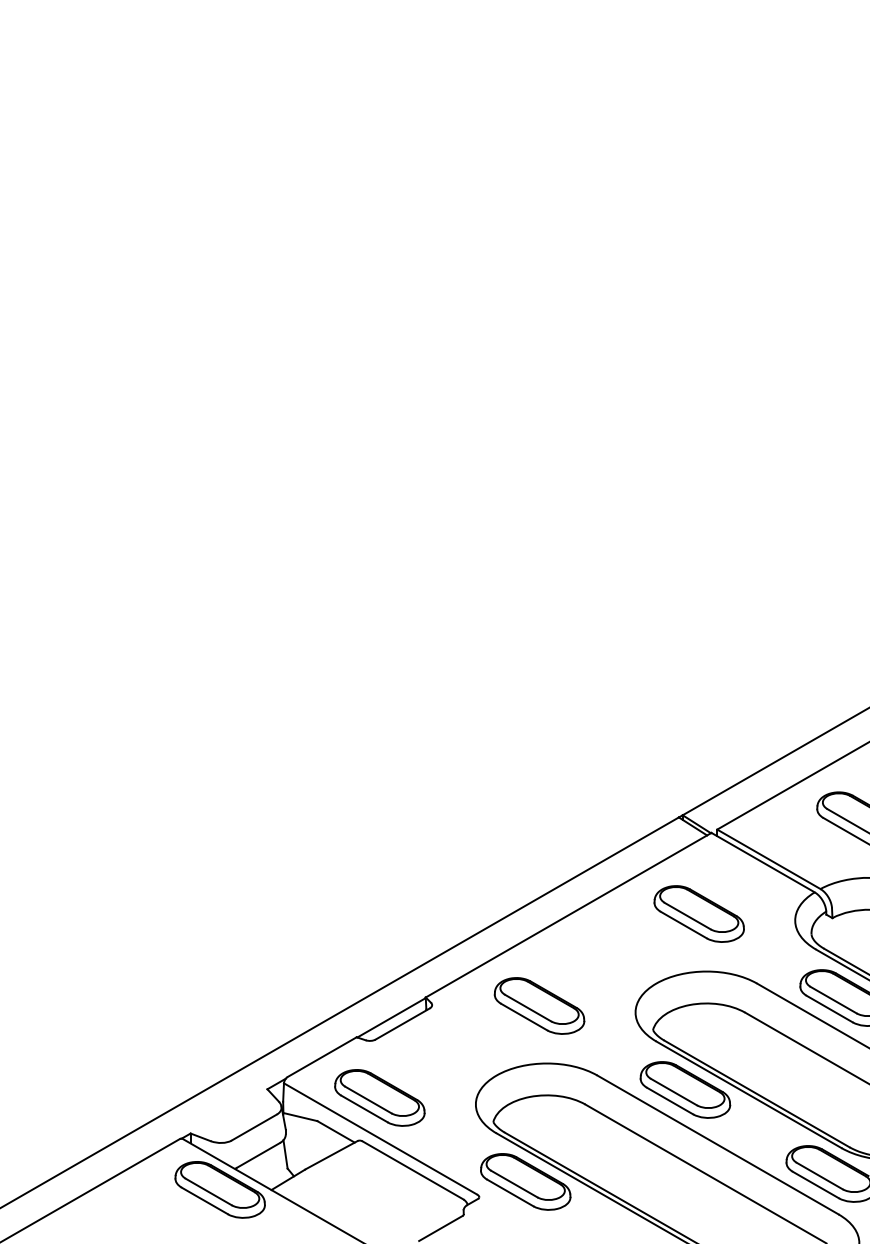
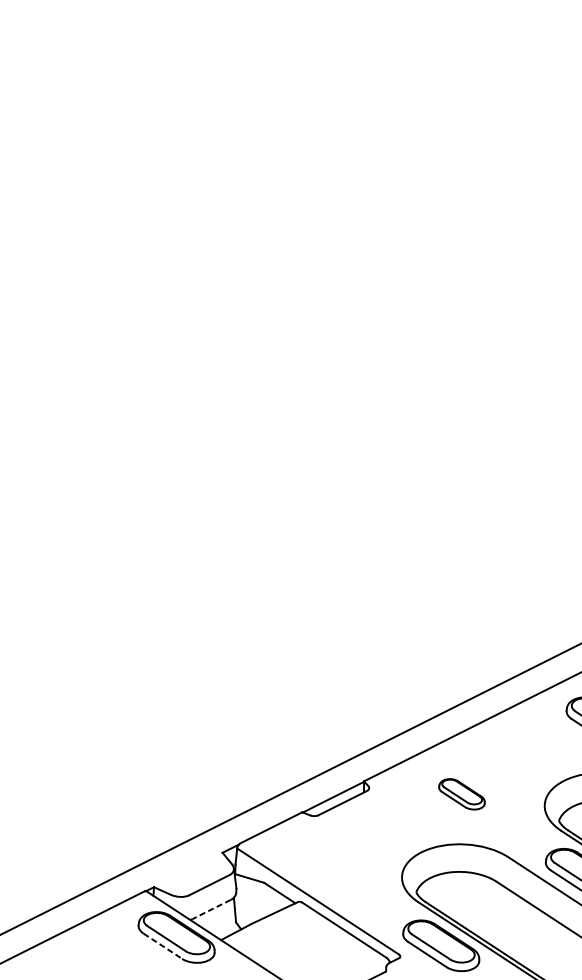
part: (539, 1005) -> (462, 793), size x0.6
part: (379, 1097) -> (319, 865), removed
line: (258, 1155) -> (211, 909), solid -> dashed
line: (204, 1200) -> (162, 945), solid -> dashed

